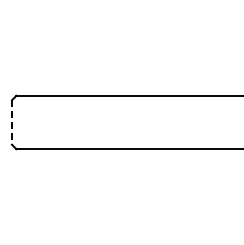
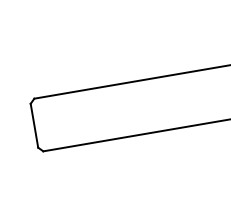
line: (12, 122) -> (34, 125), dashed -> solid

